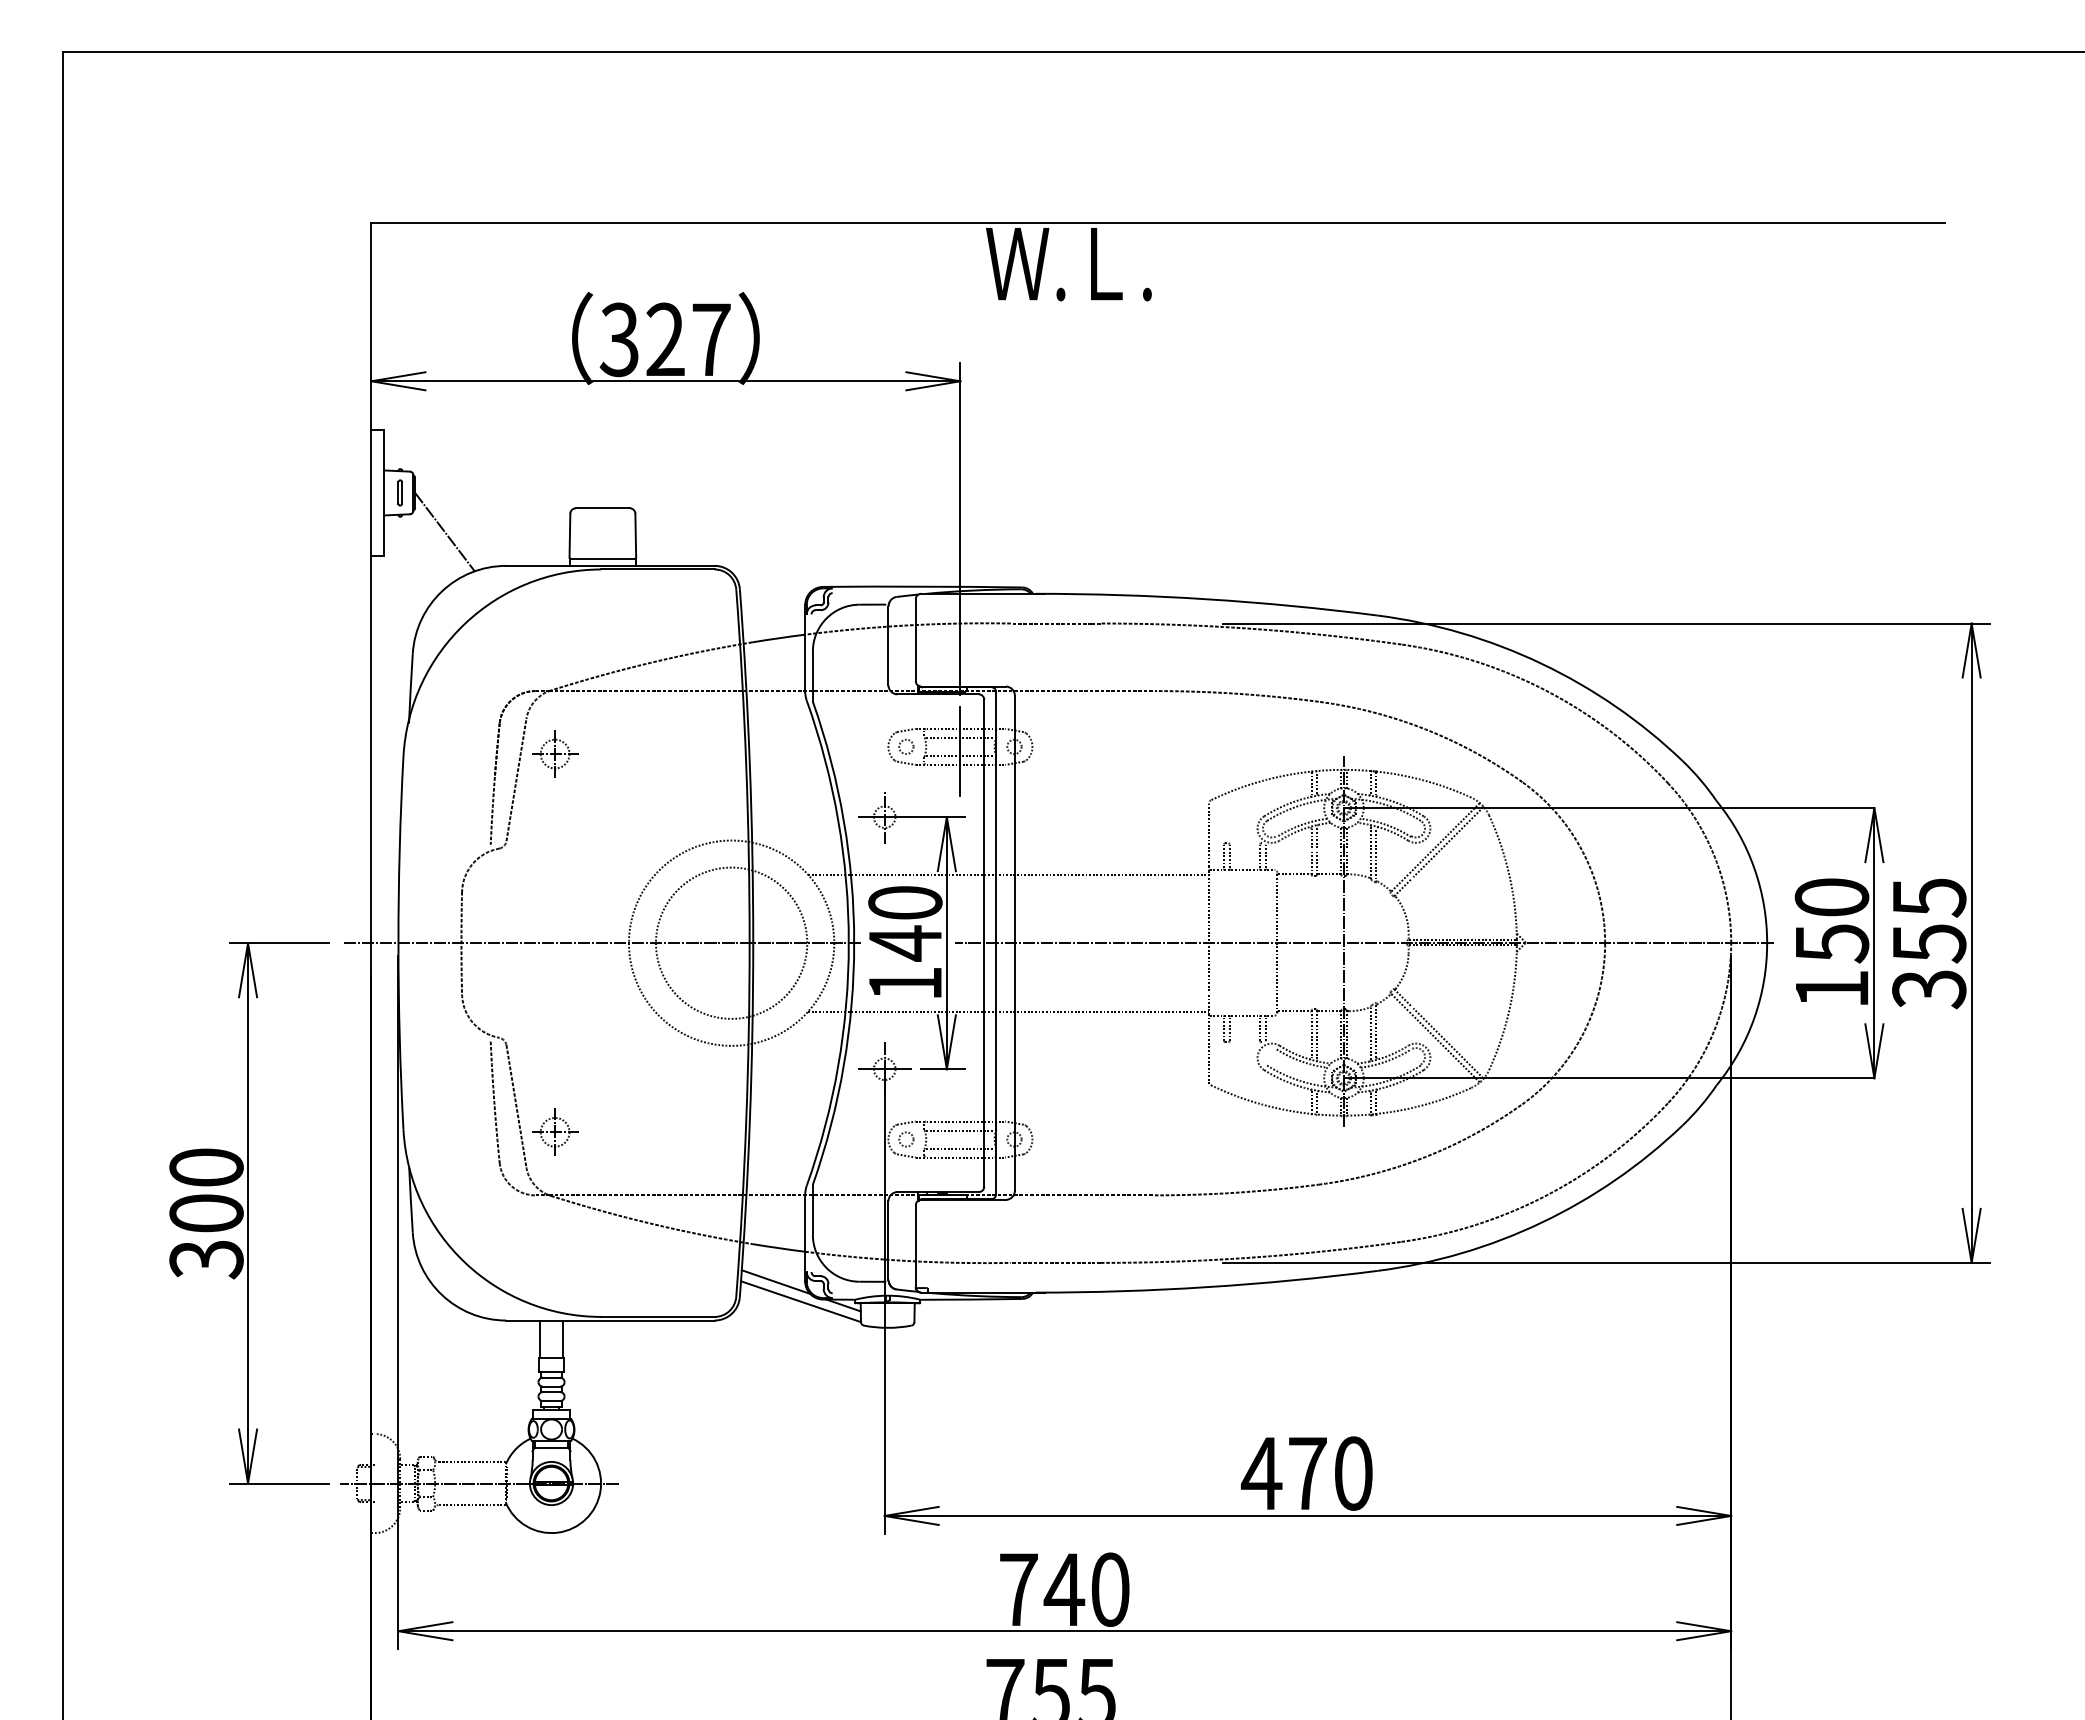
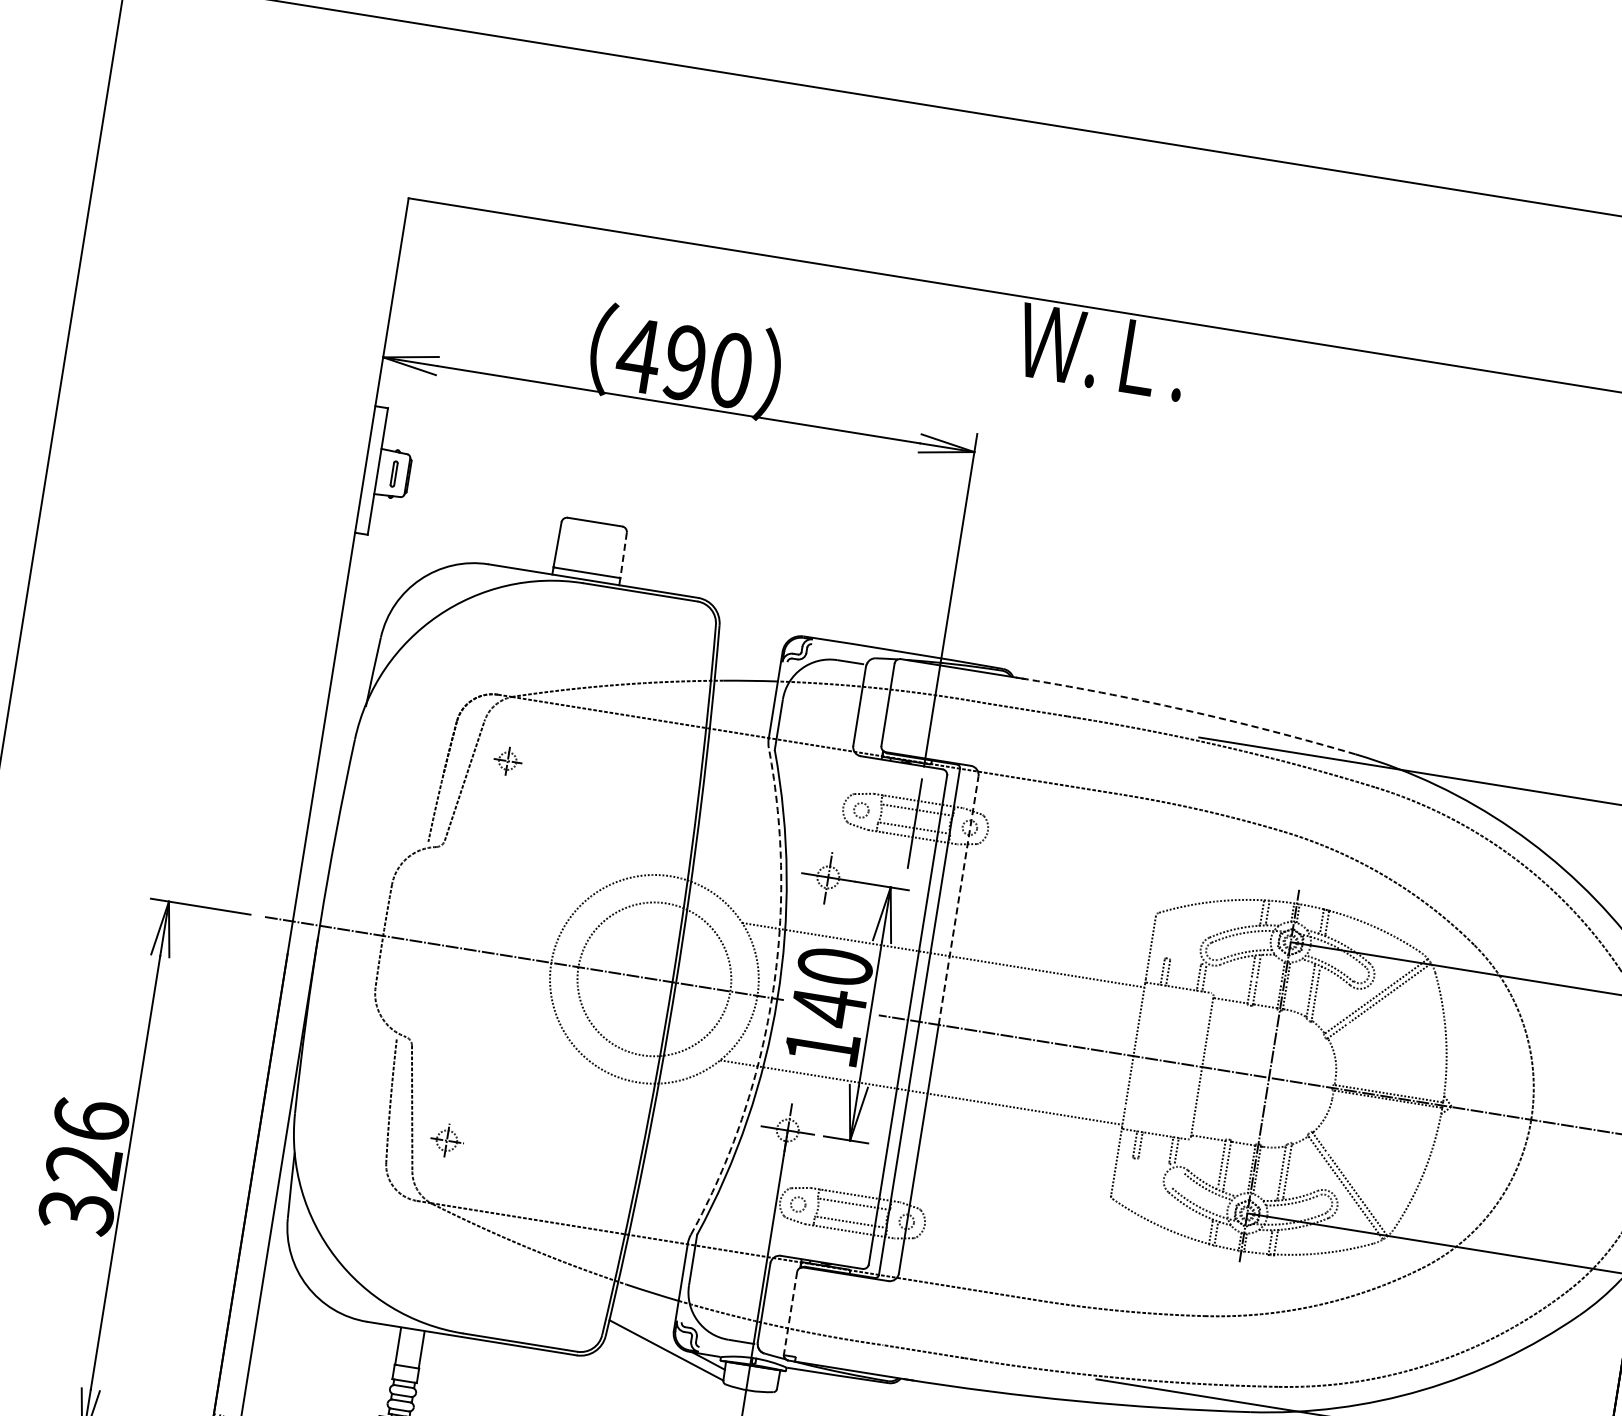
text: (664, 339) -> (684, 362), 327 -> 490
line: (444, 531) -> (432, 519), removed
line: (635, 536) -> (623, 555), solid -> dashed
arc: (1206, 599) -> (1186, 710), solid -> dashed
part: (555, 753) -> (508, 760), size x0.6
line: (1014, 819) -> (958, 900), solid -> dashed
arc: (848, 943) -> (771, 998), solid -> dashed
part: (555, 1131) -> (447, 1140), size x0.7
text: (206, 1190) -> (87, 1143), 300 -> 326
line: (915, 1246) -> (790, 1313), solid -> dashed
line: (775, 1281) -> (644, 1325), removed

